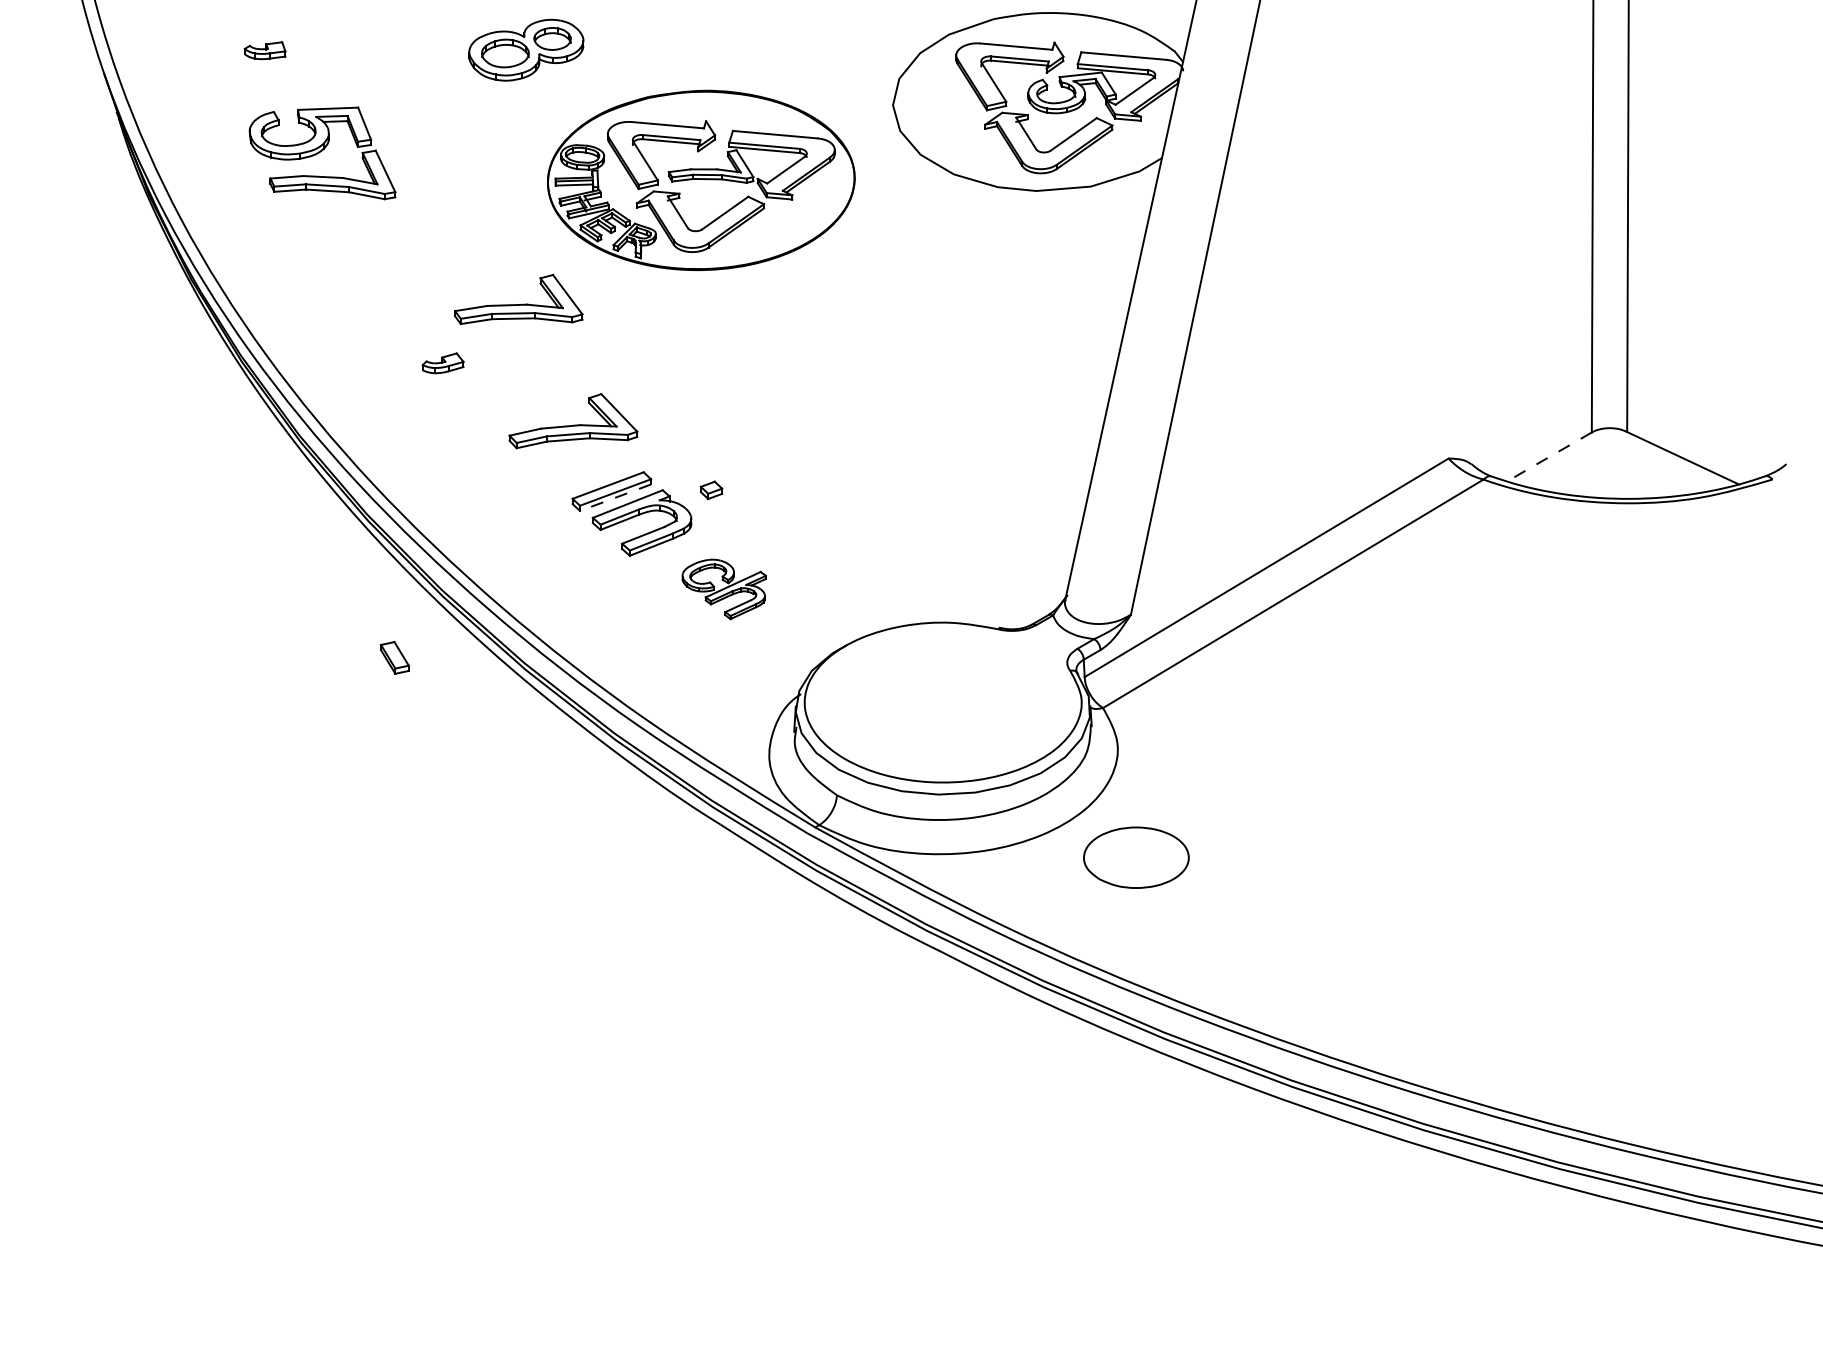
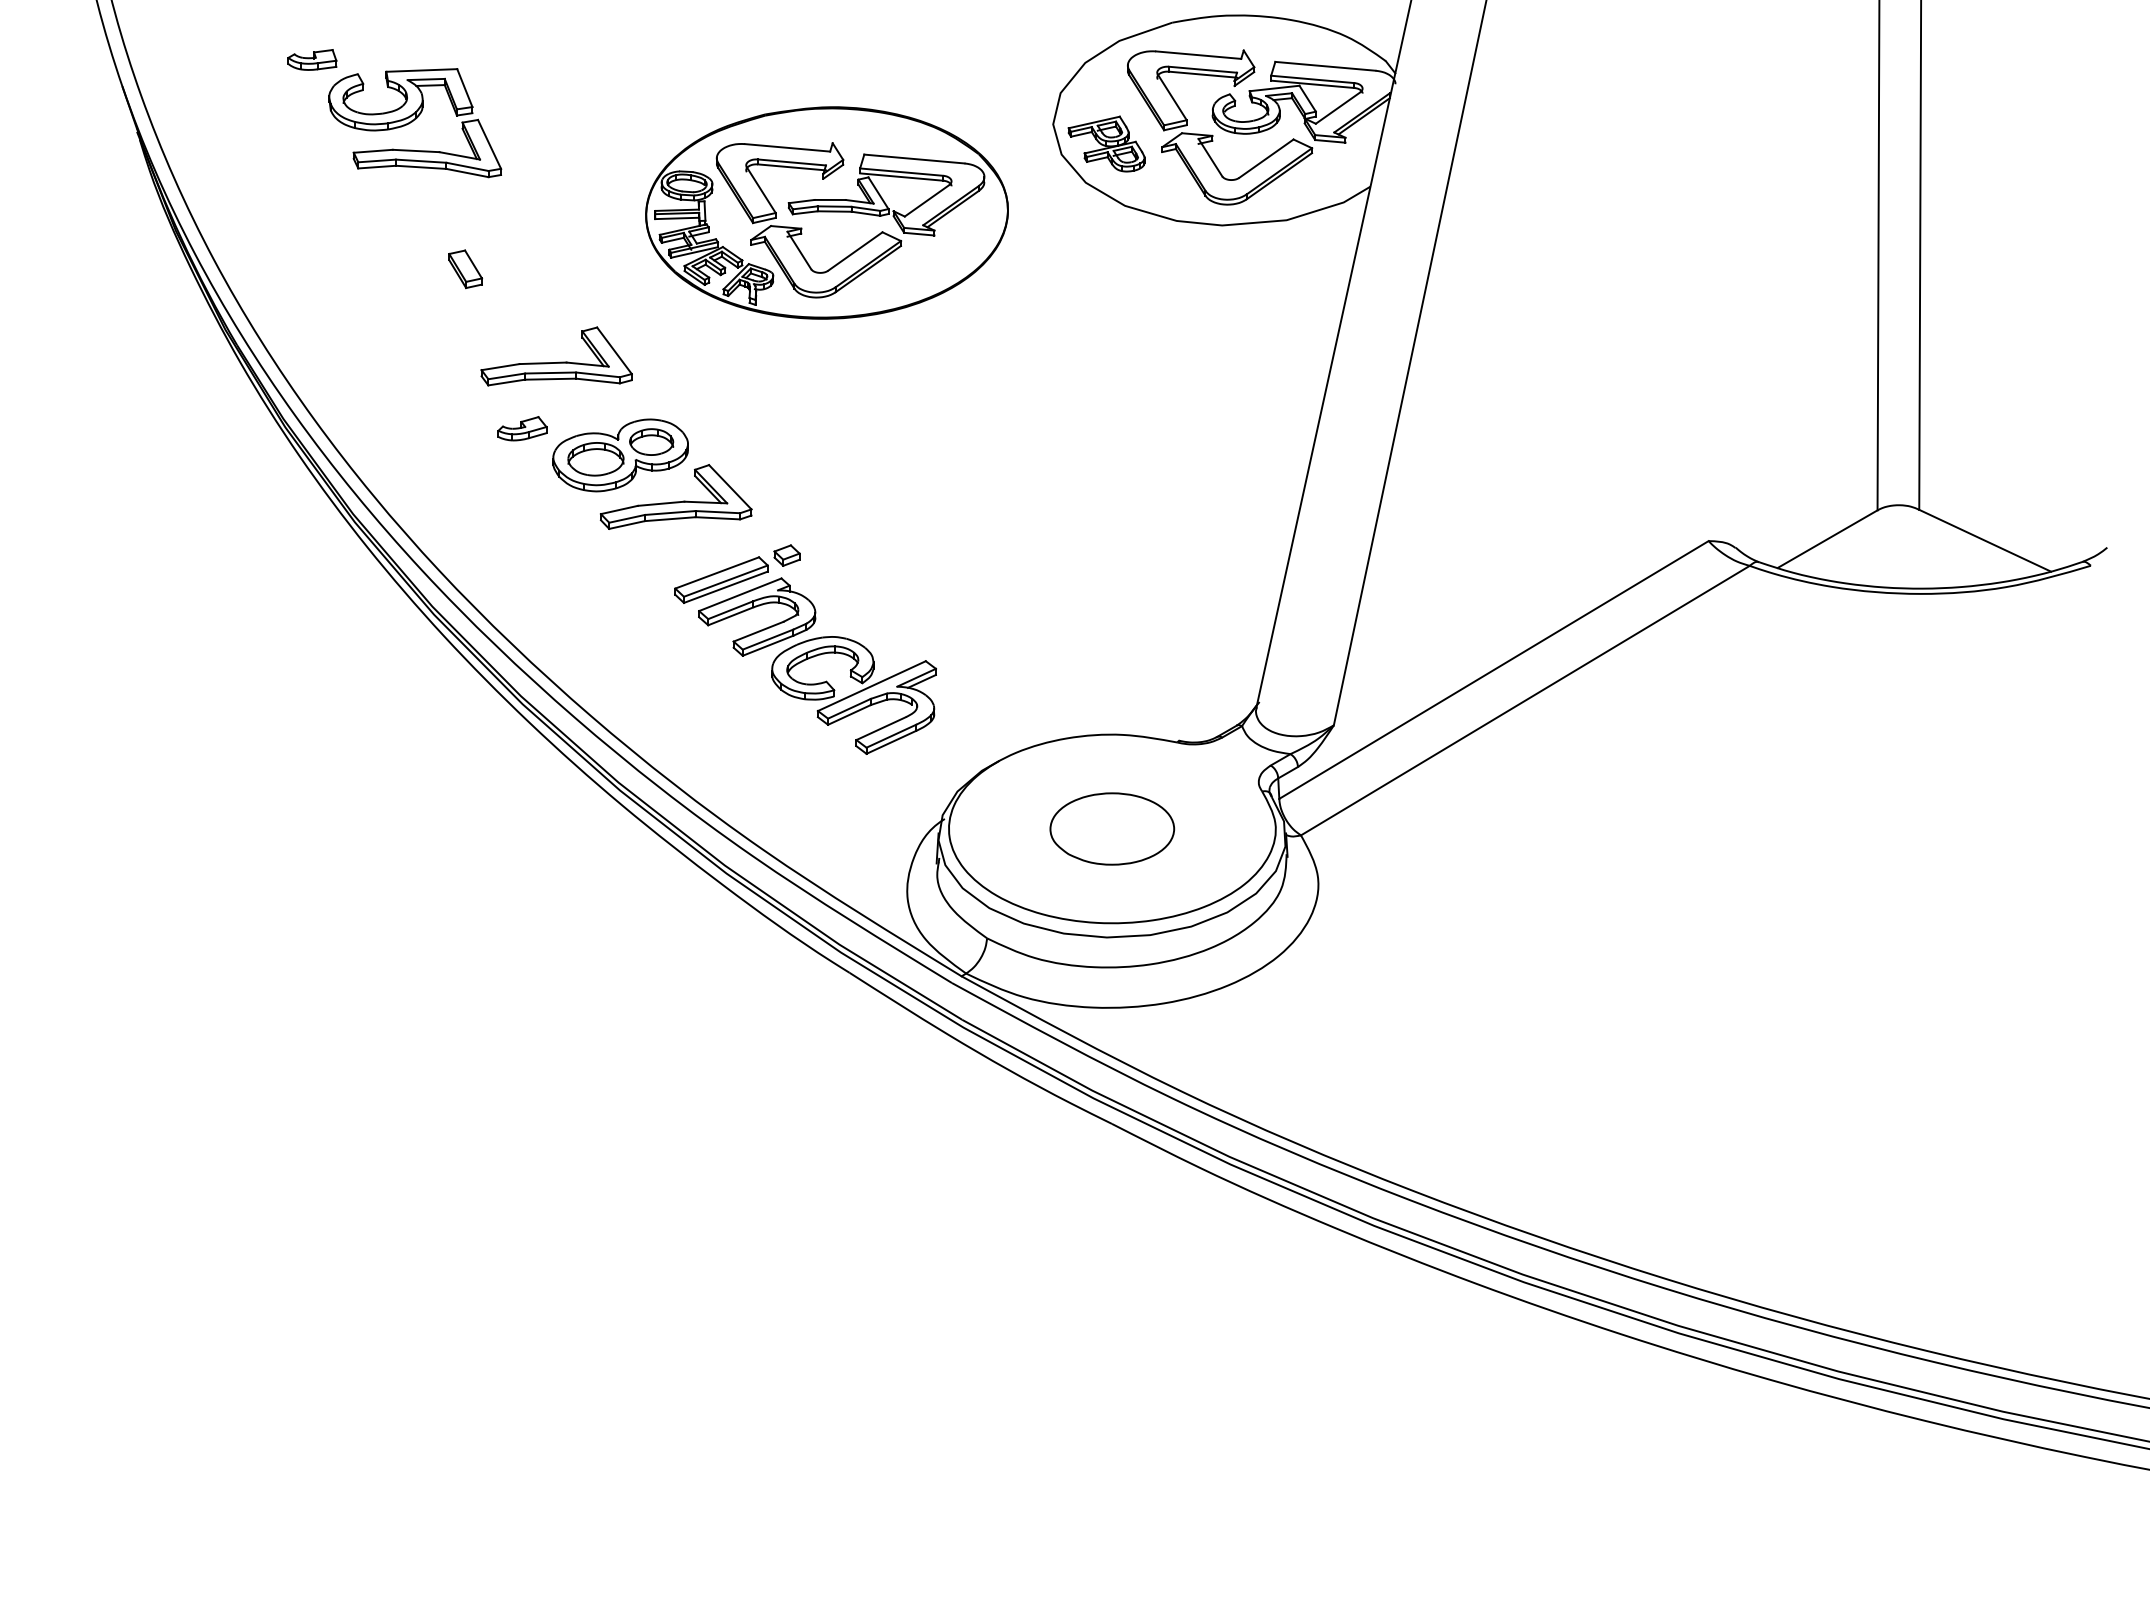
part: (526, 50) -> (620, 455), moved
part: (938, 121) -> (1106, 143), added
part: (322, 153) -> (415, 123), moved
part: (518, 299) -> (556, 356), moved
line: (1549, 457) -> (1827, 539), dashed -> solid
part: (711, 490) -> (786, 555), moved
line: (615, 497) -> (725, 587), dashed -> solid
part: (723, 589) -> (853, 695), size x1.67
part: (394, 658) -> (465, 269), moved
part: (1136, 857) -> (1112, 828), moved

